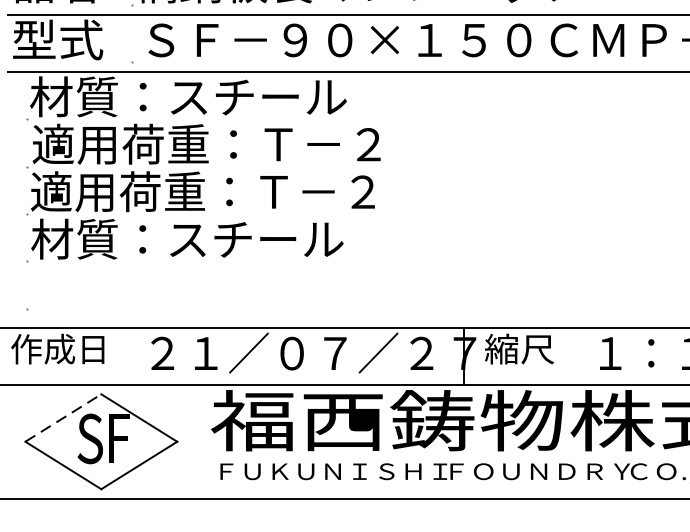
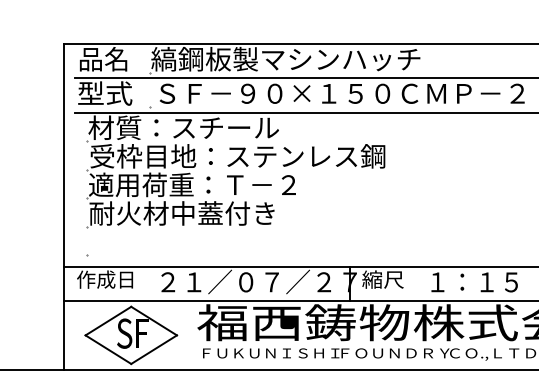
text: (277, 144) -> (237, 156), 適用荷重：Ｔ－２ -> 受枠目地：ステンレス鋼
text: (186, 239) -> (182, 213), 材質：スチール -> 耐火材中蓋付き
line: (63, 418) -> (108, 321), dashed -> solid

